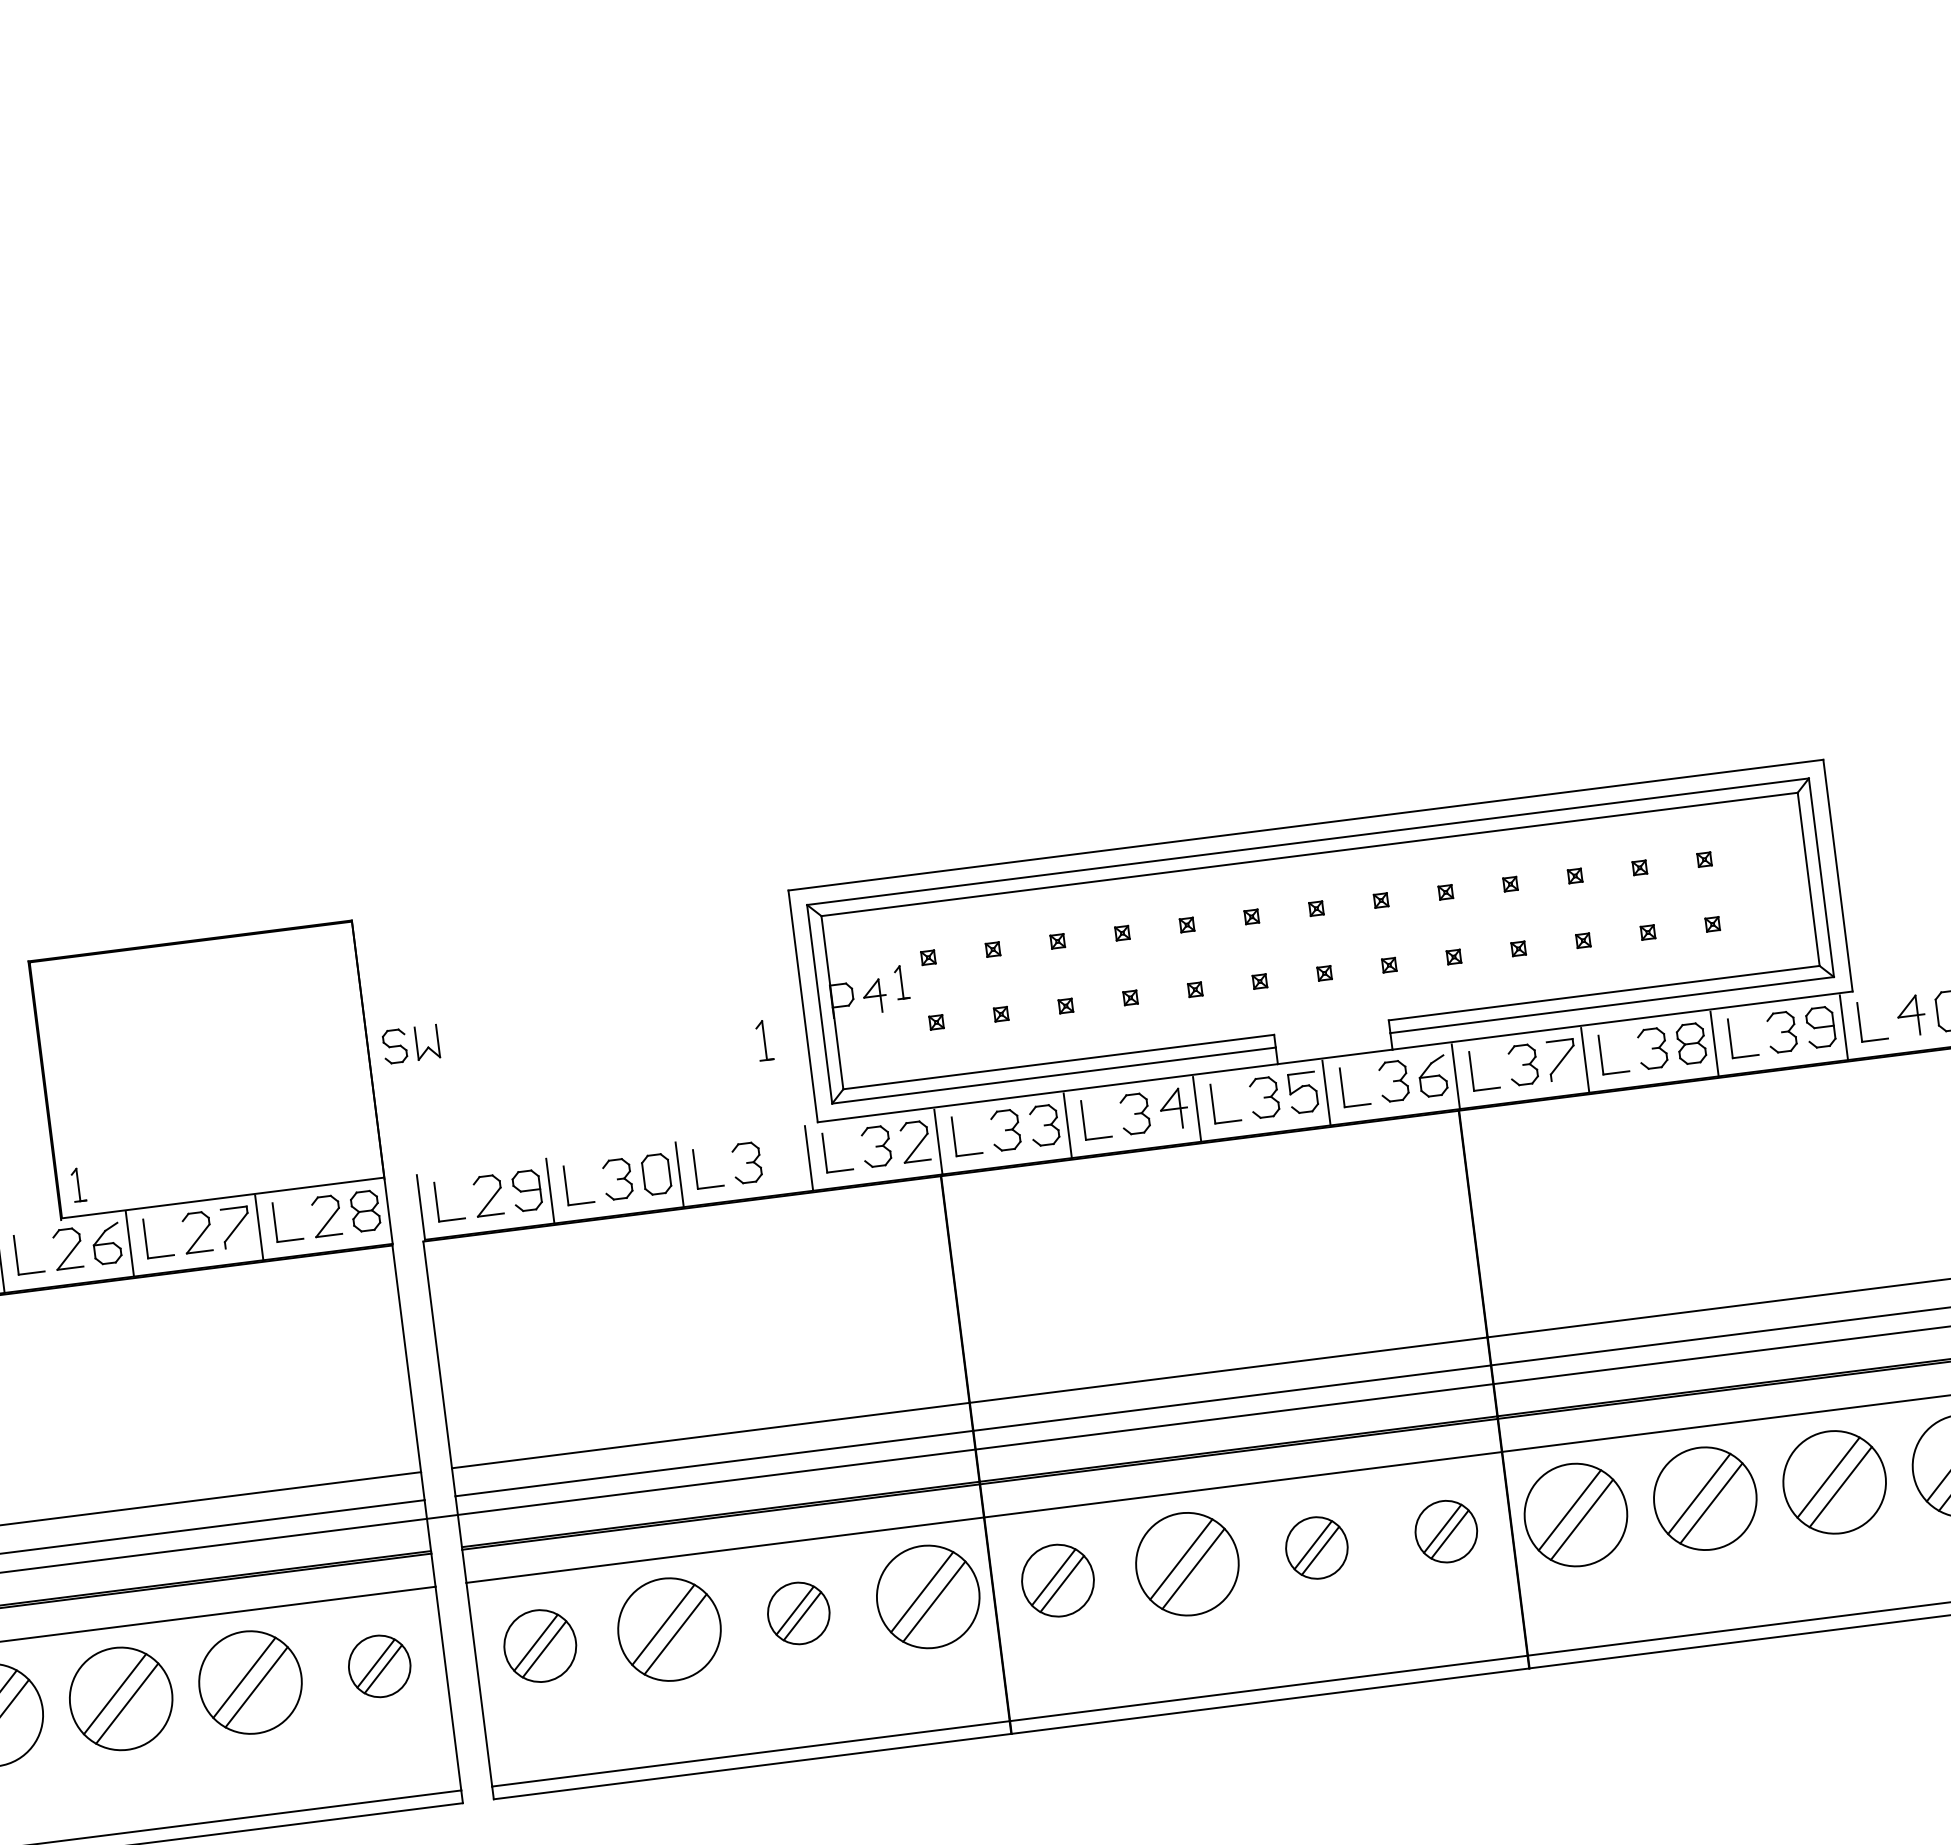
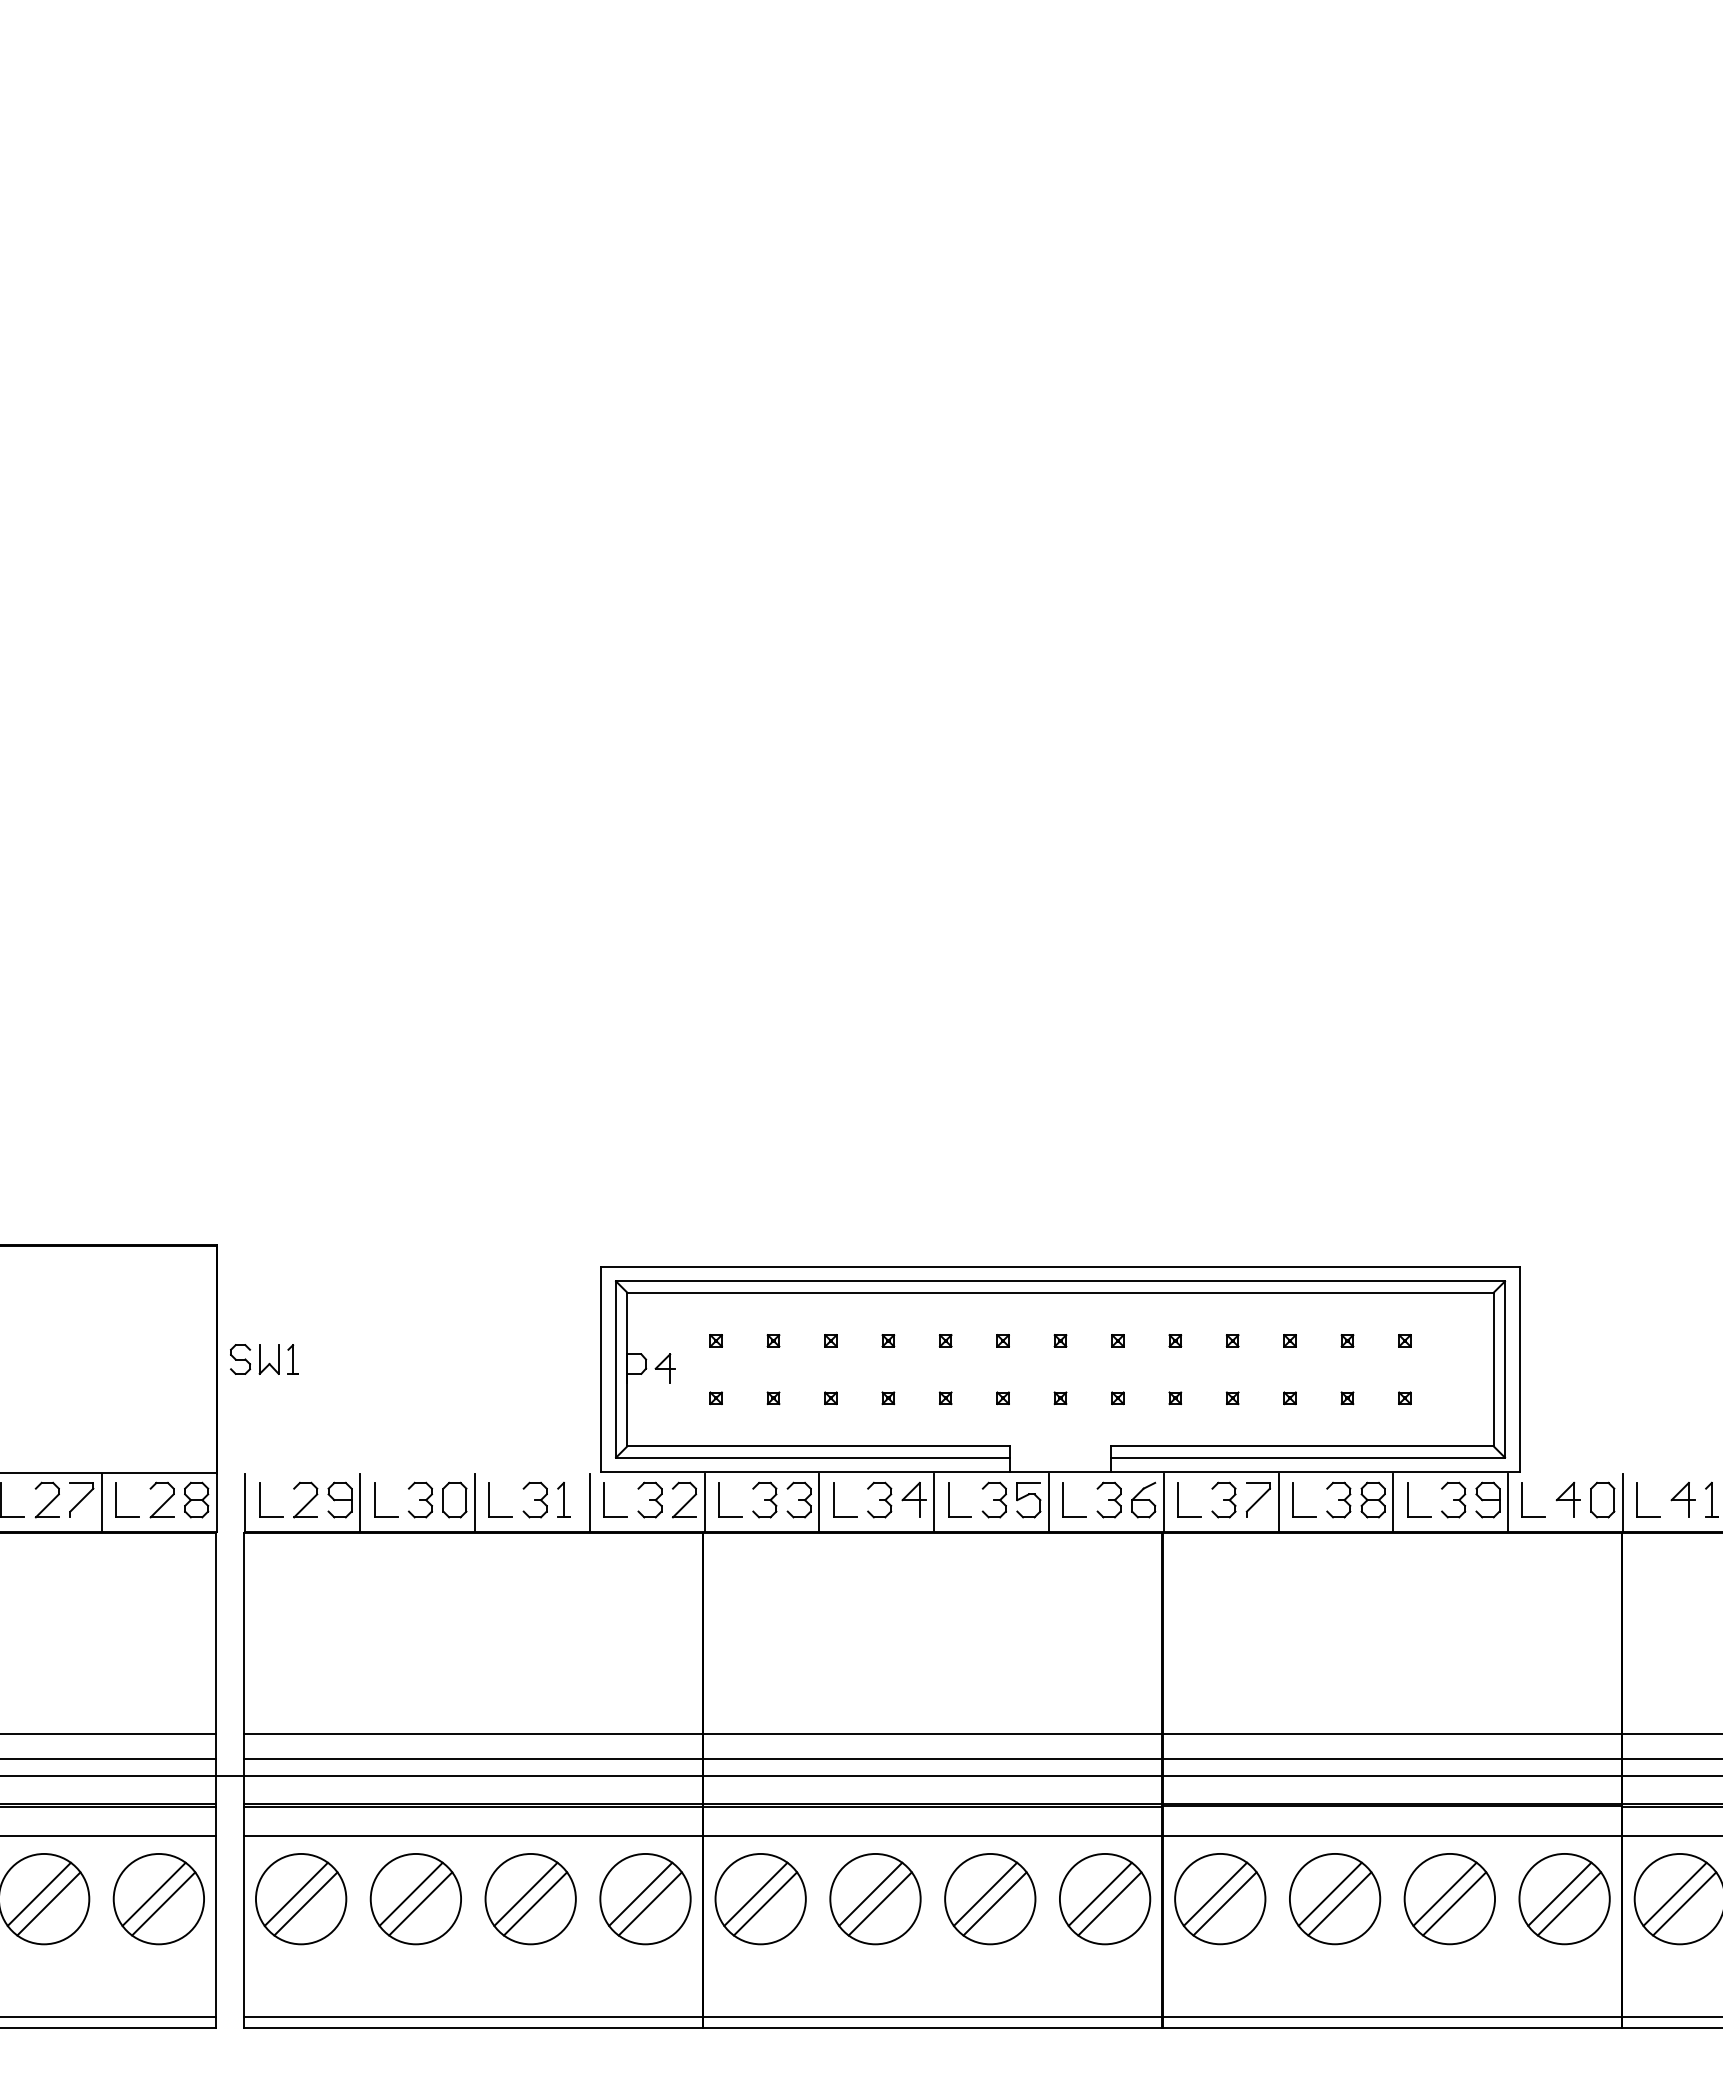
part: (900, 982) -> (292, 1359), moved
part: (763, 1039) -> (563, 1499), moved
part: (1446, 1531) -> (1105, 1899), size x1.67
part: (1317, 1548) -> (990, 1899), size x1.67
part: (1057, 1580) -> (760, 1899), size x1.43
part: (798, 1613) -> (530, 1899), size x1.67
part: (540, 1646) -> (301, 1899), size x1.43
part: (379, 1666) -> (158, 1899), size x1.67

